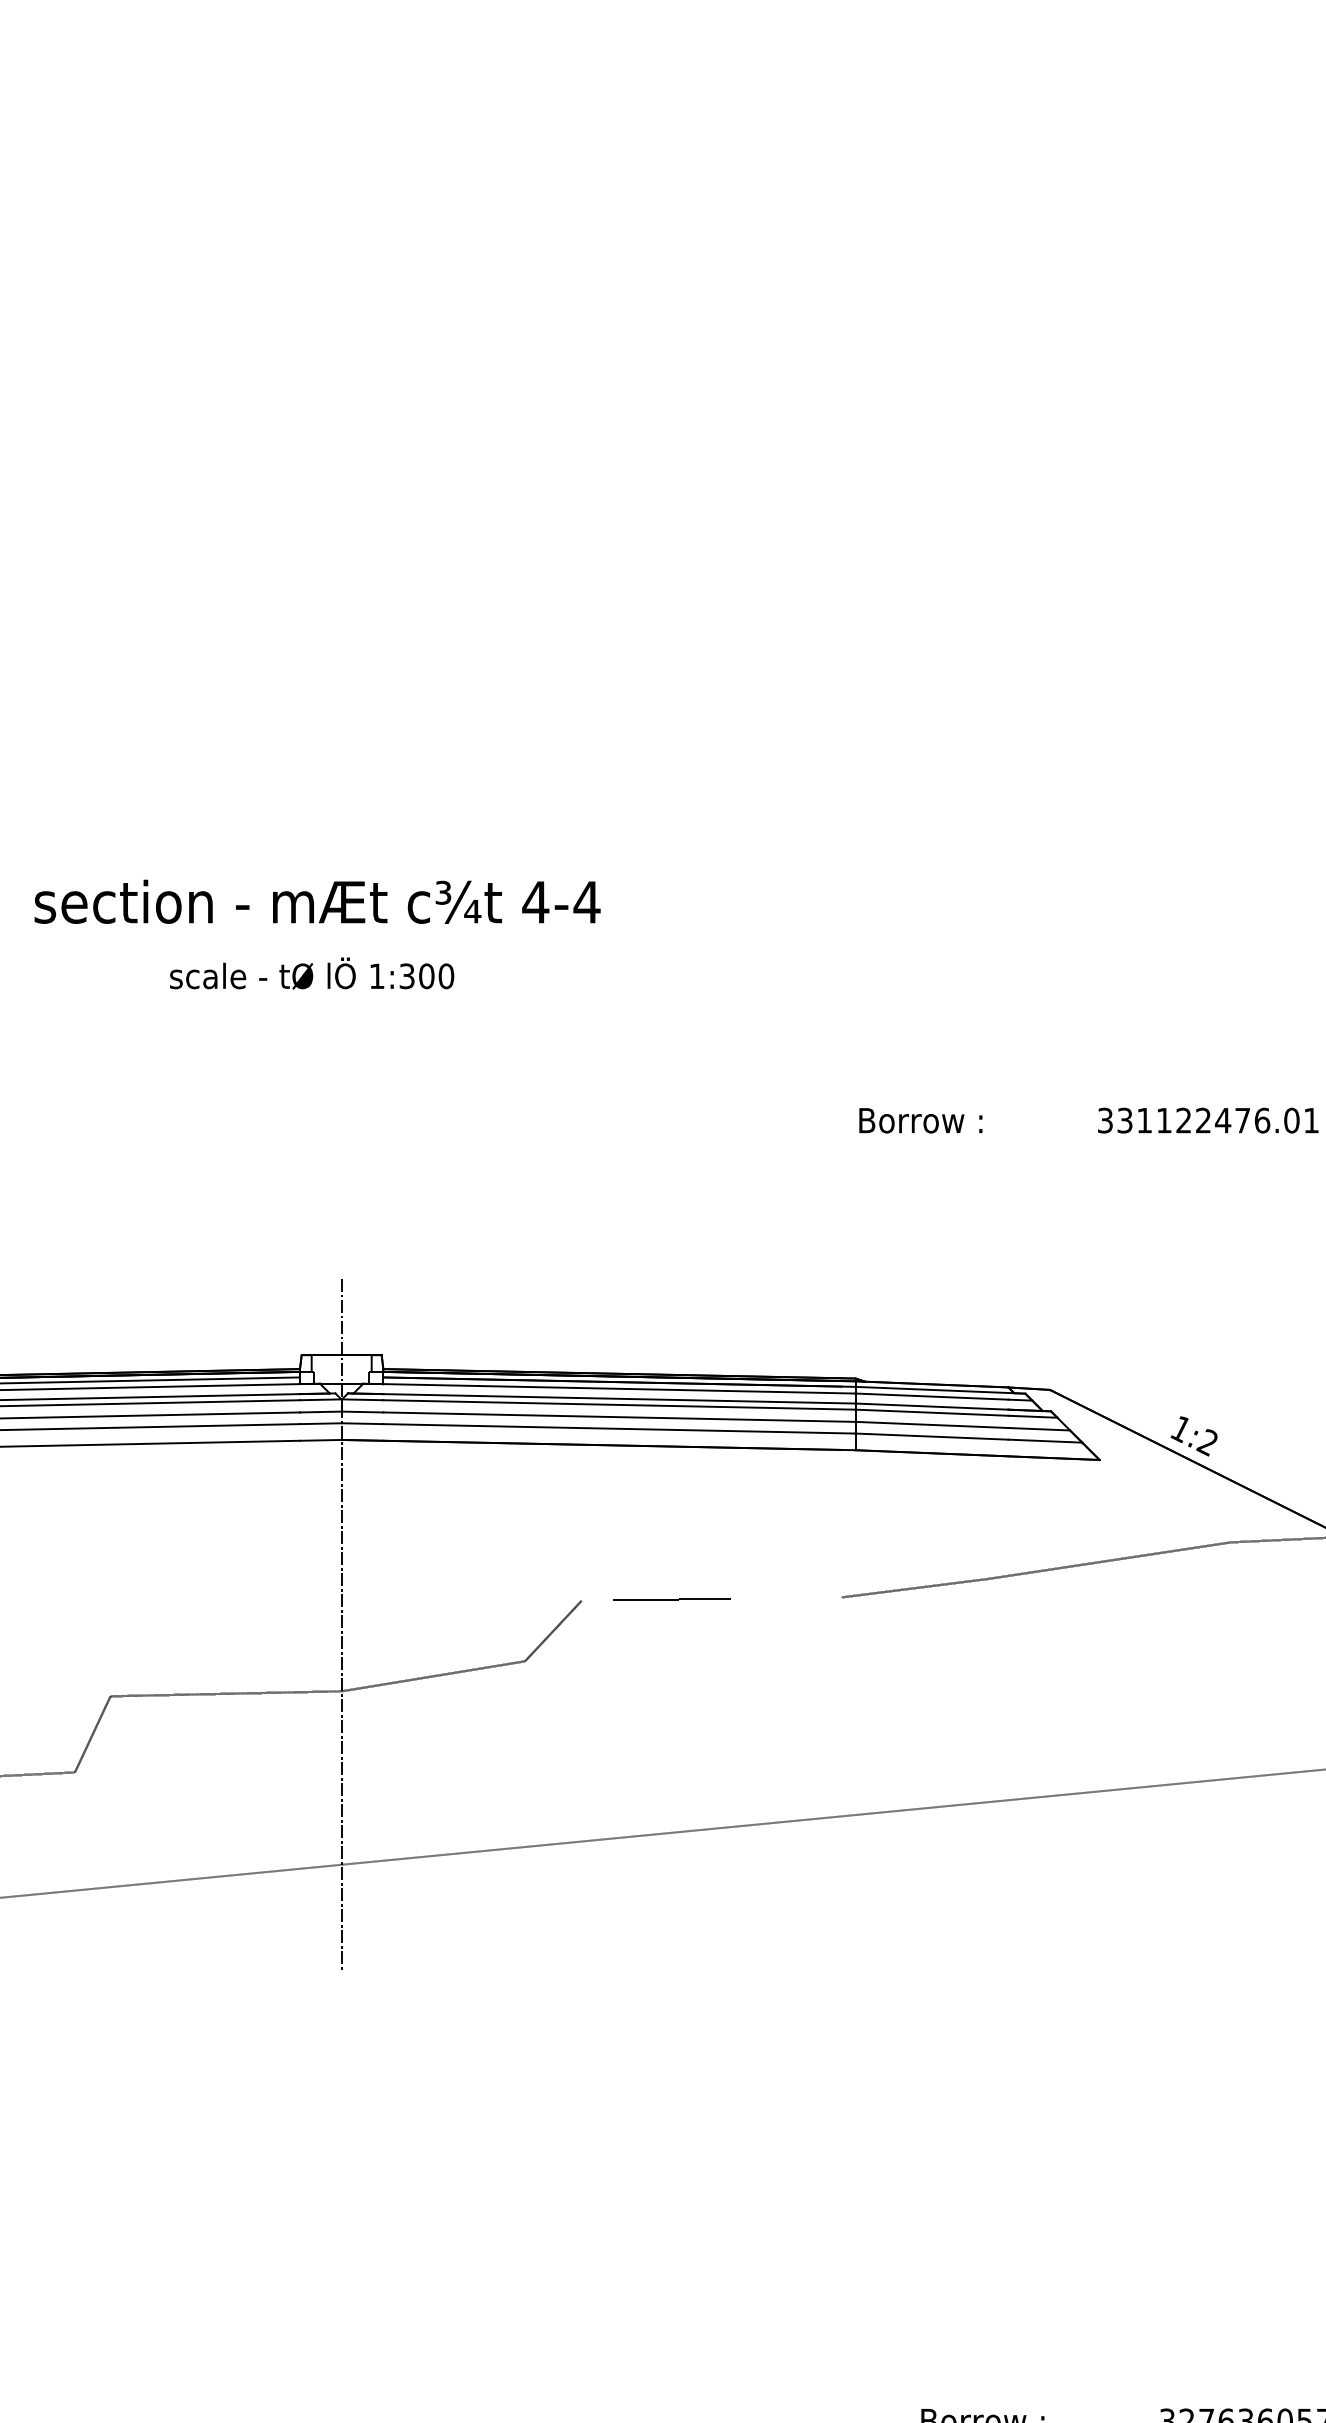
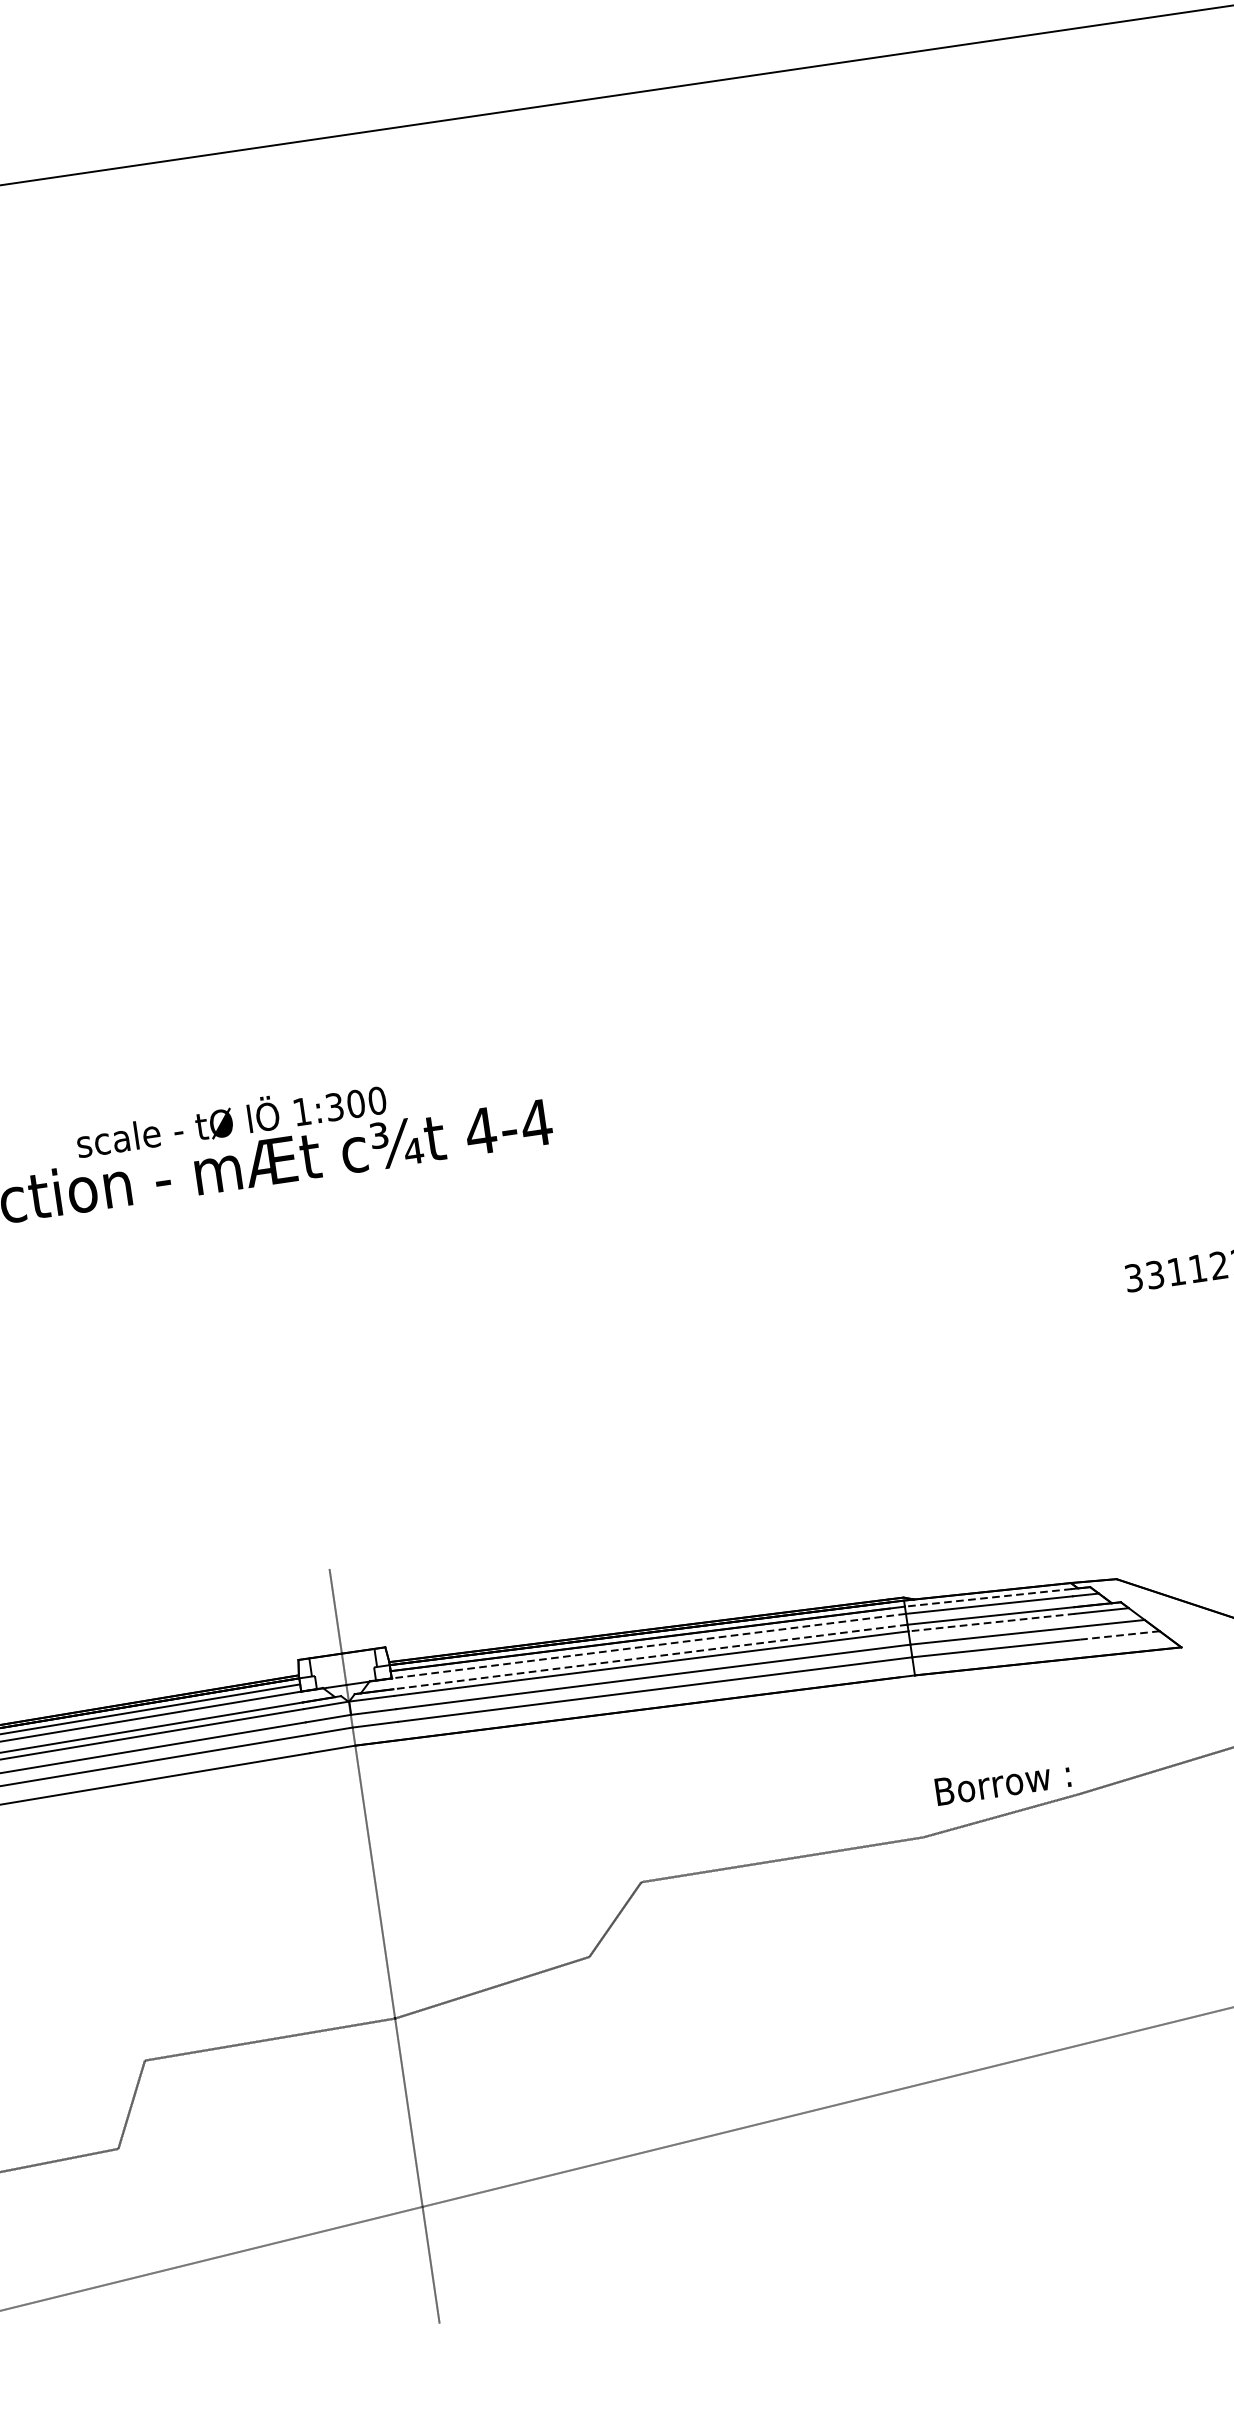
text: (312, 973) -> (231, 1118), moved
text: (920, 1120) -> (1002, 1782), moved
line: (619, 1388) -> (648, 1645), solid -> dashed
line: (931, 1389) -> (987, 1597), solid -> dashed
line: (619, 1398) -> (650, 1656), solid -> dashed
line: (931, 1412) -> (991, 1622), solid -> dashed
line: (1045, 1441) -> (1119, 1635), solid -> dashed

